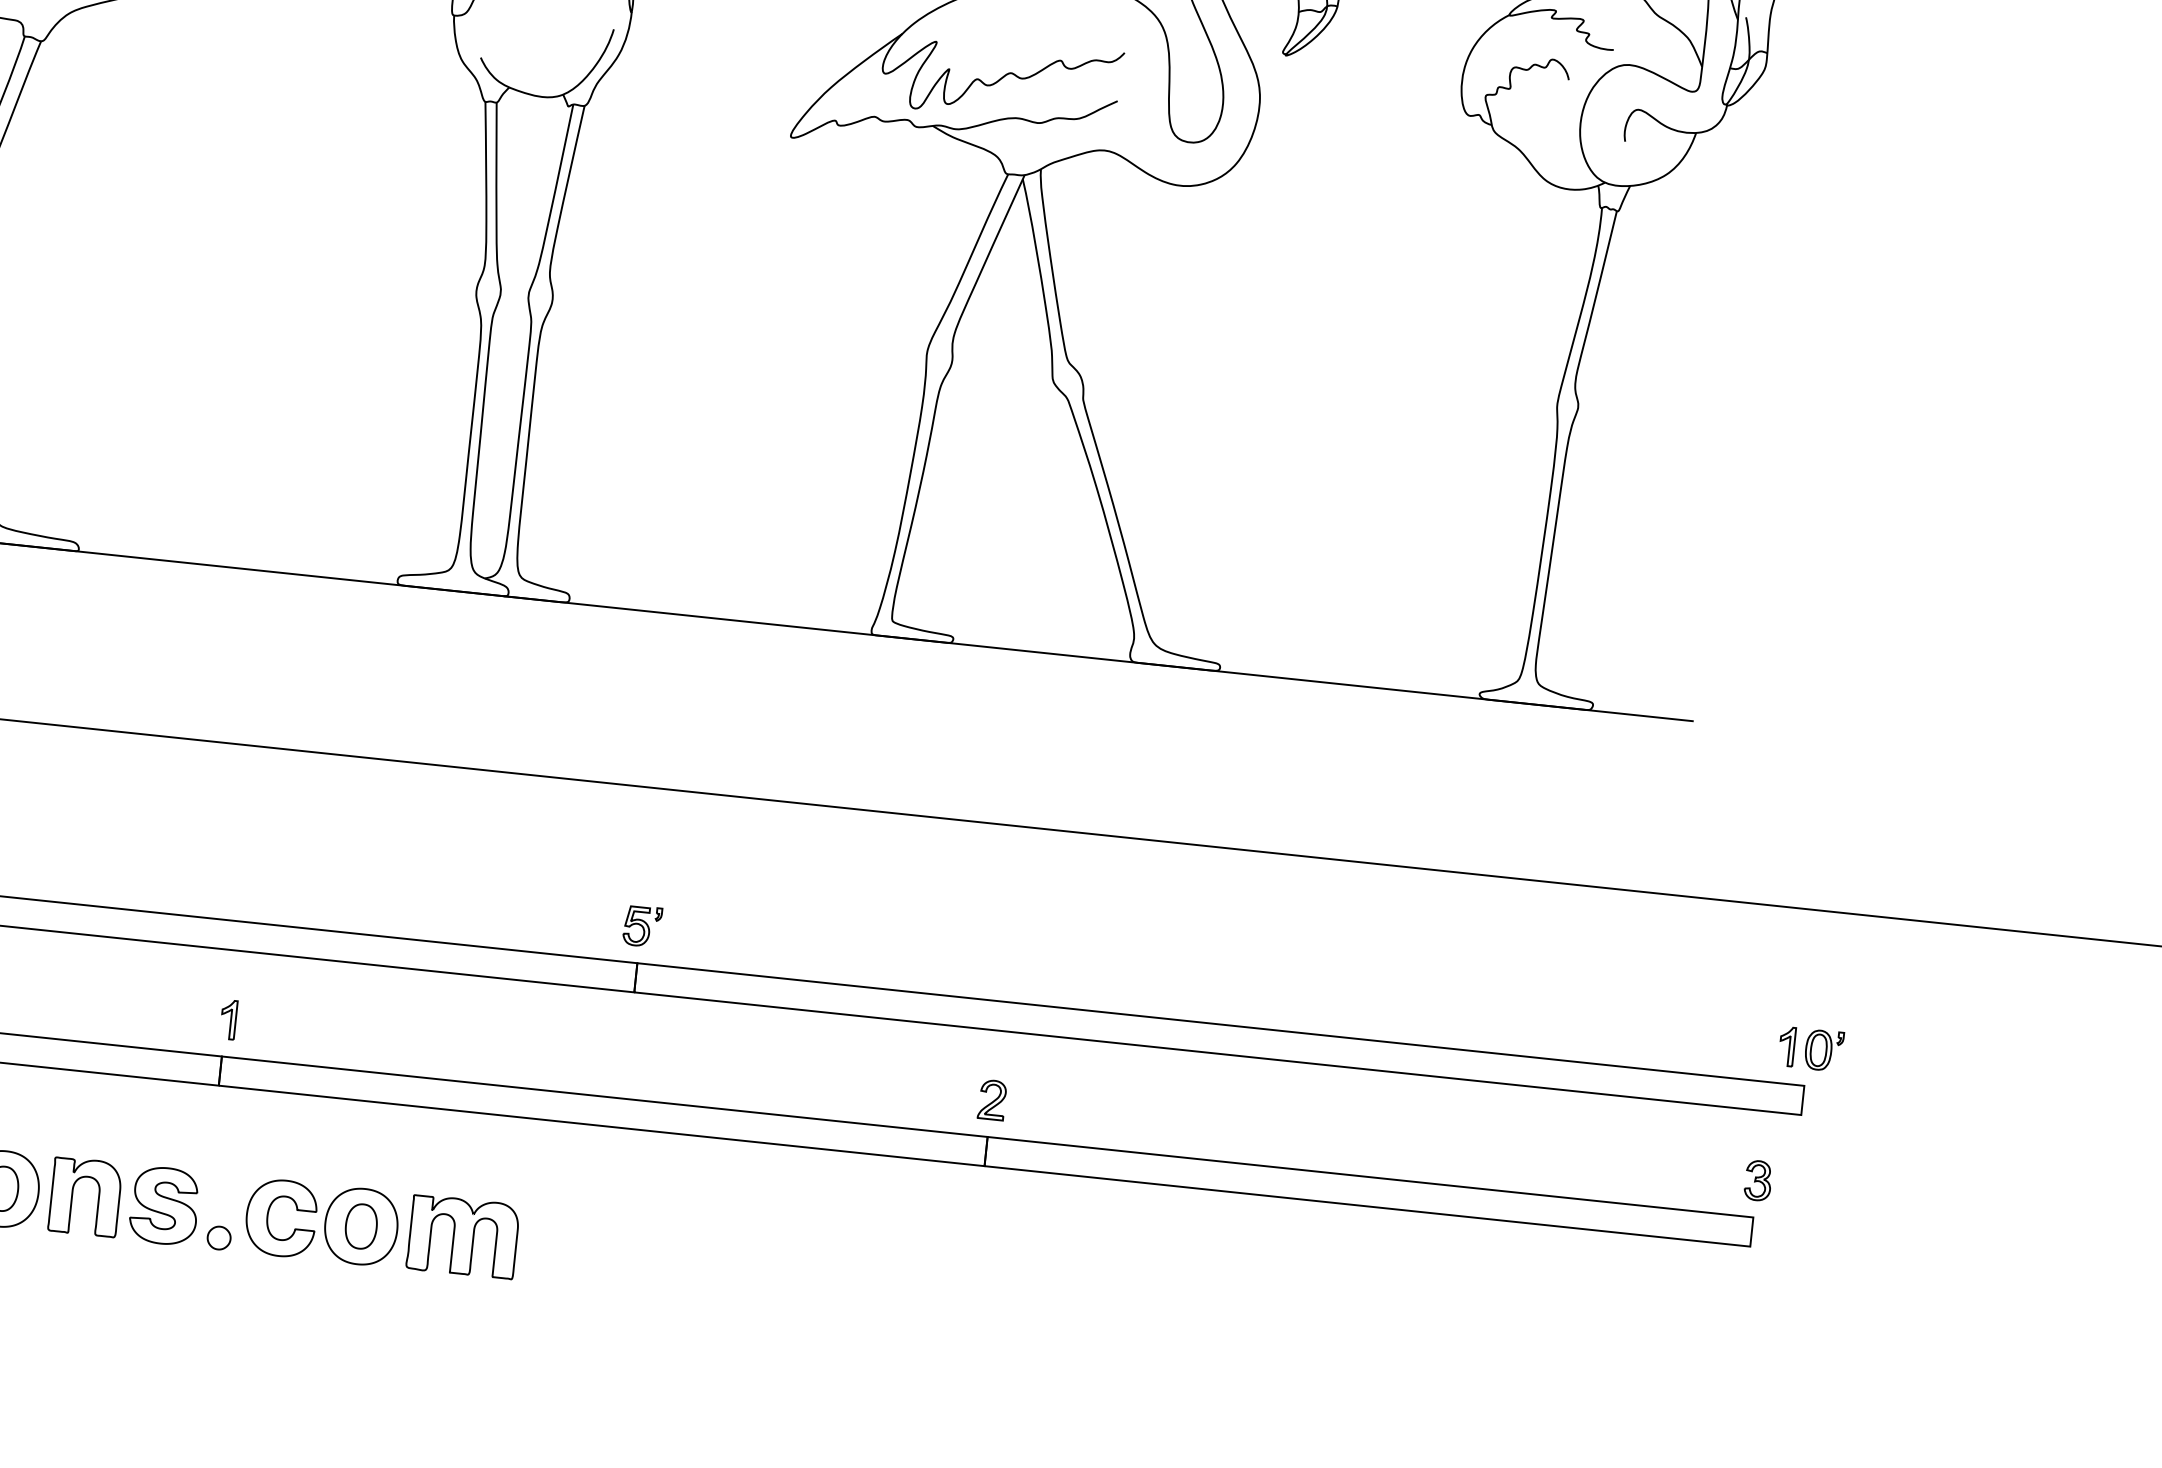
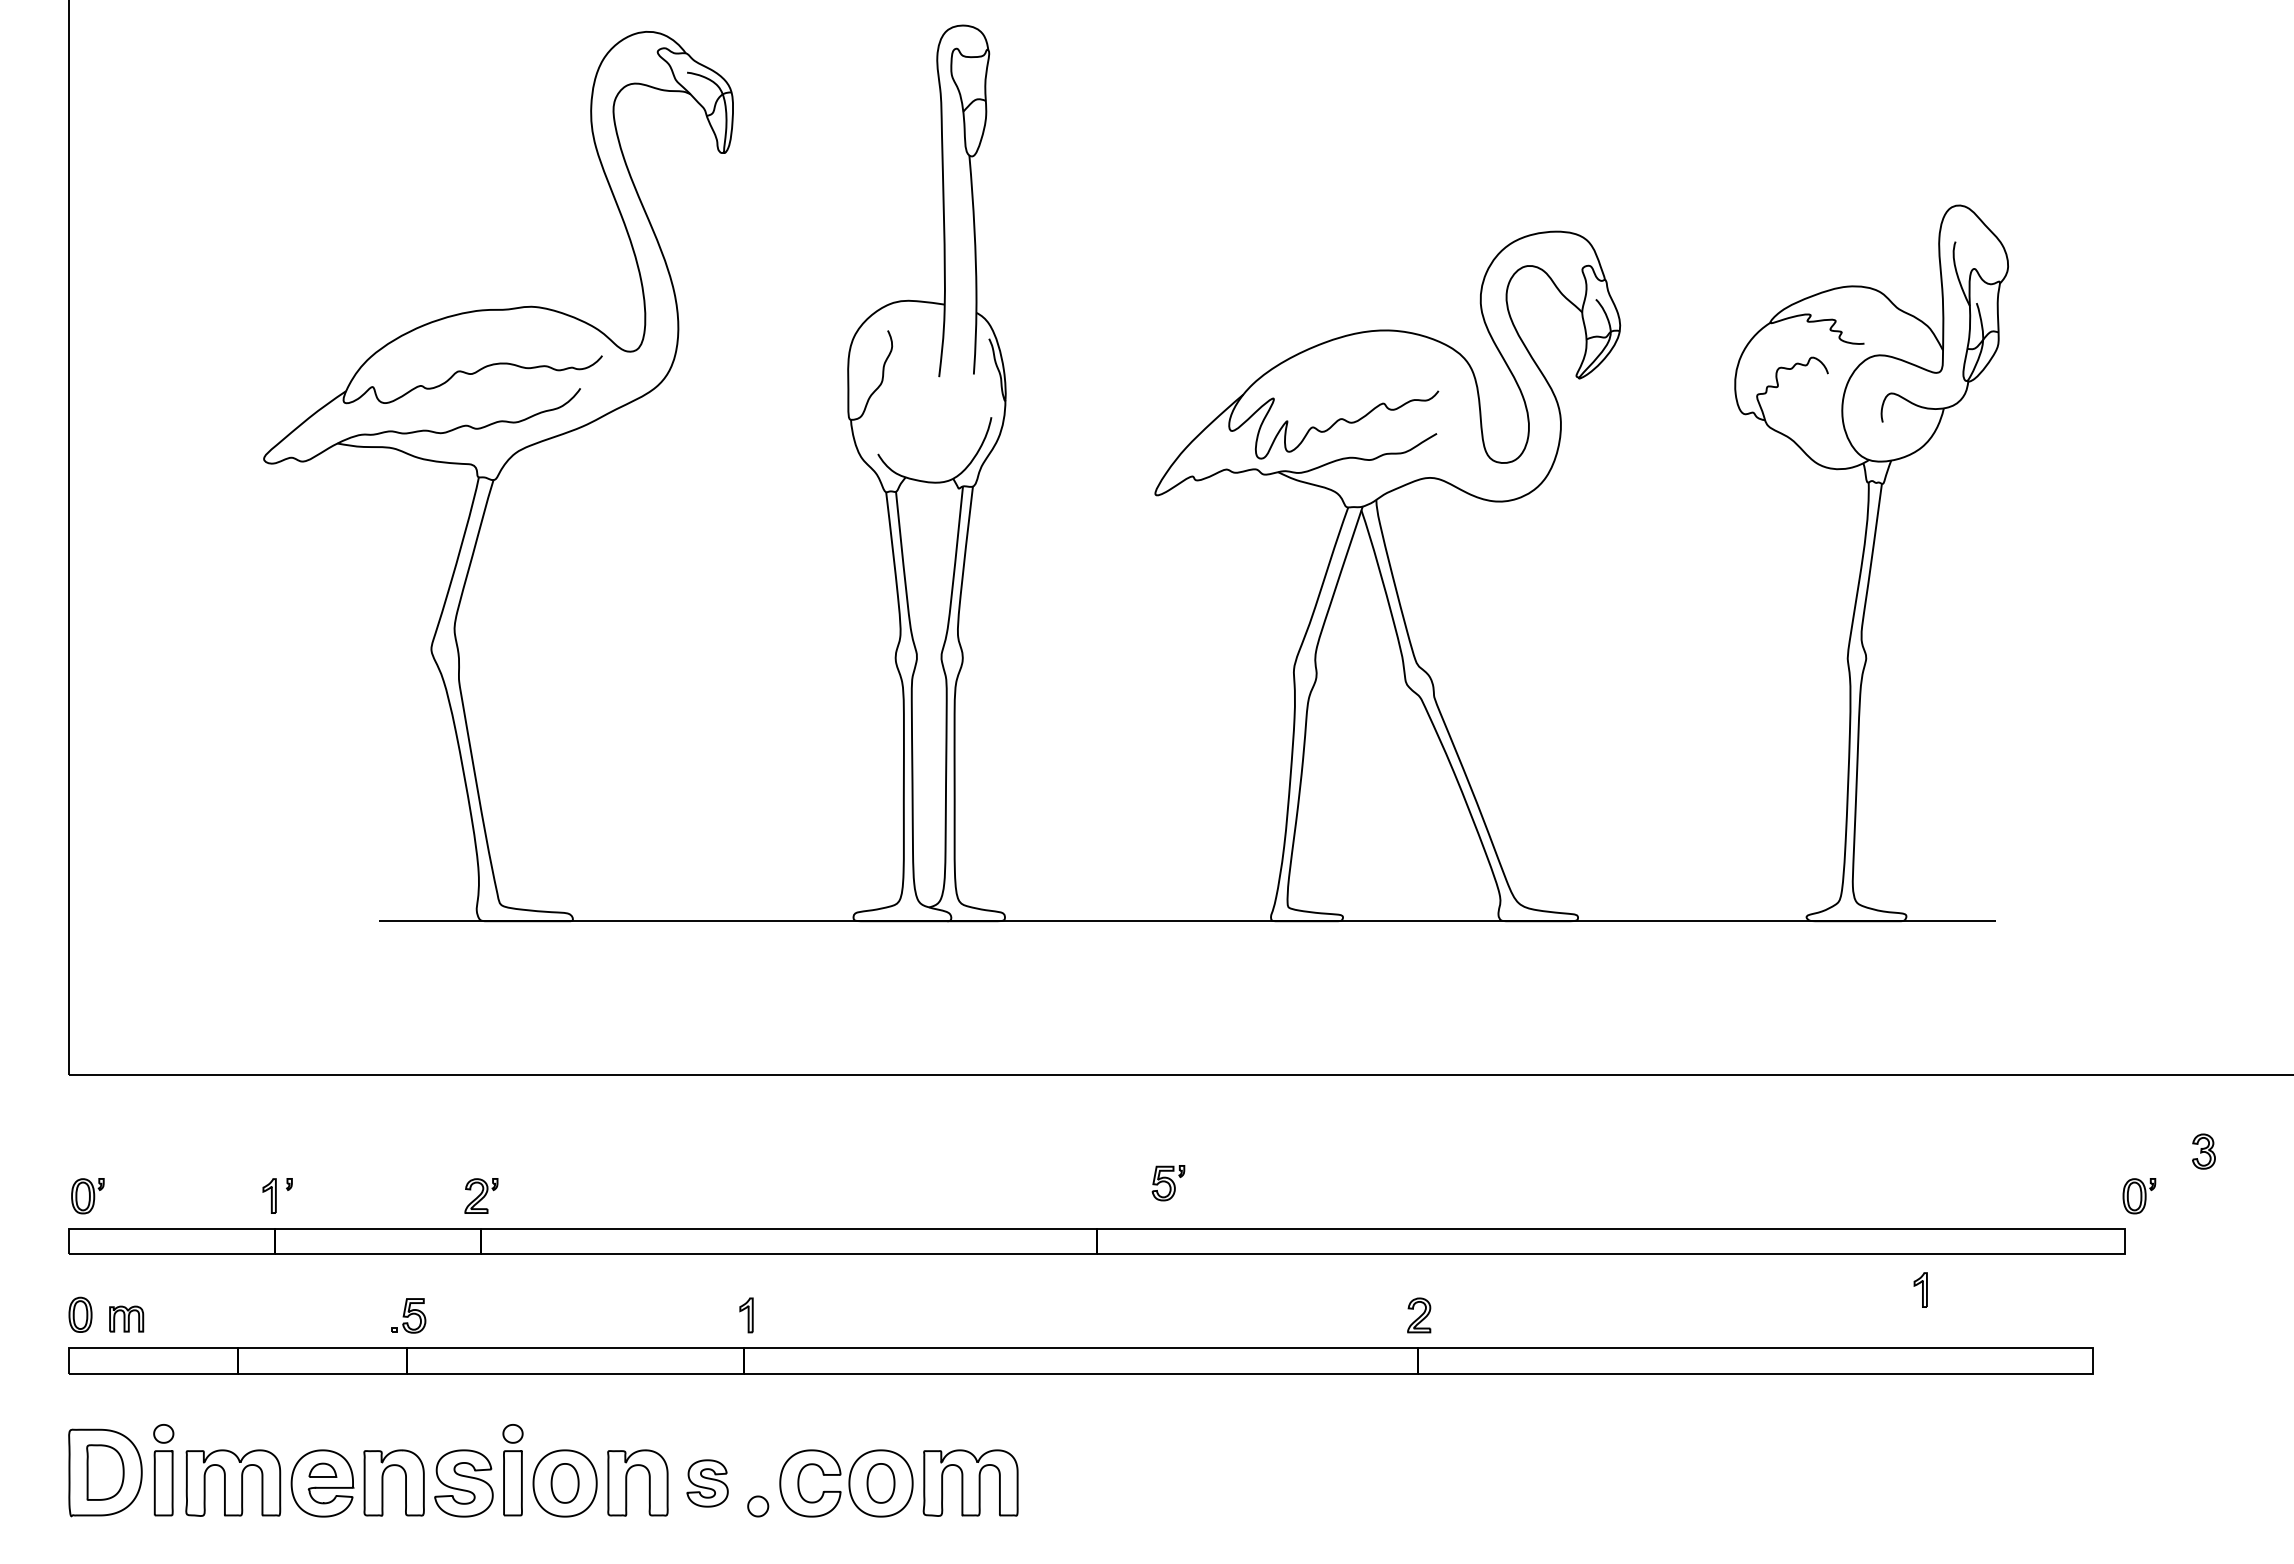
part: (642, 926) -> (1168, 1183), moved
part: (1786, 1045) -> (1920, 1289), moved
part: (1757, 1180) -> (2203, 1151), moved
part: (164, 1205) -> (707, 1483), size x0.7

